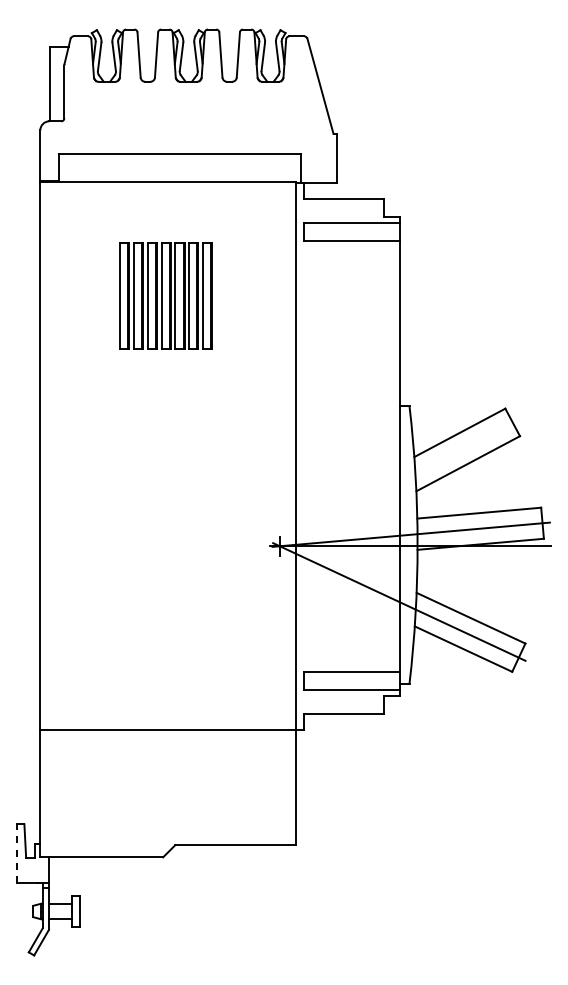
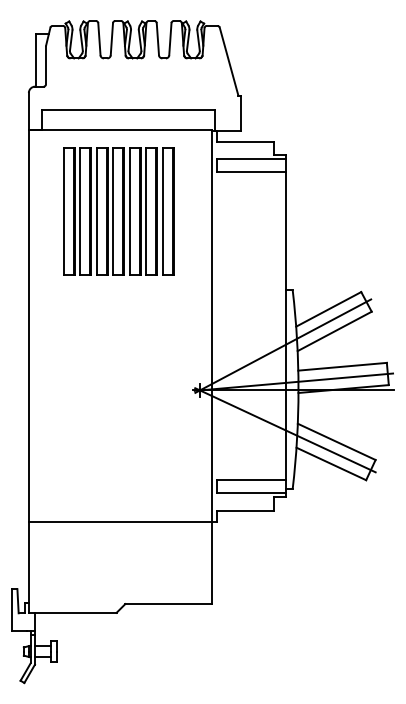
part: (165, 295) -> (118, 211), size x1.67
line: (396, 483) -> (283, 345), added
line: (17, 853) -> (12, 610), dashed -> solid

